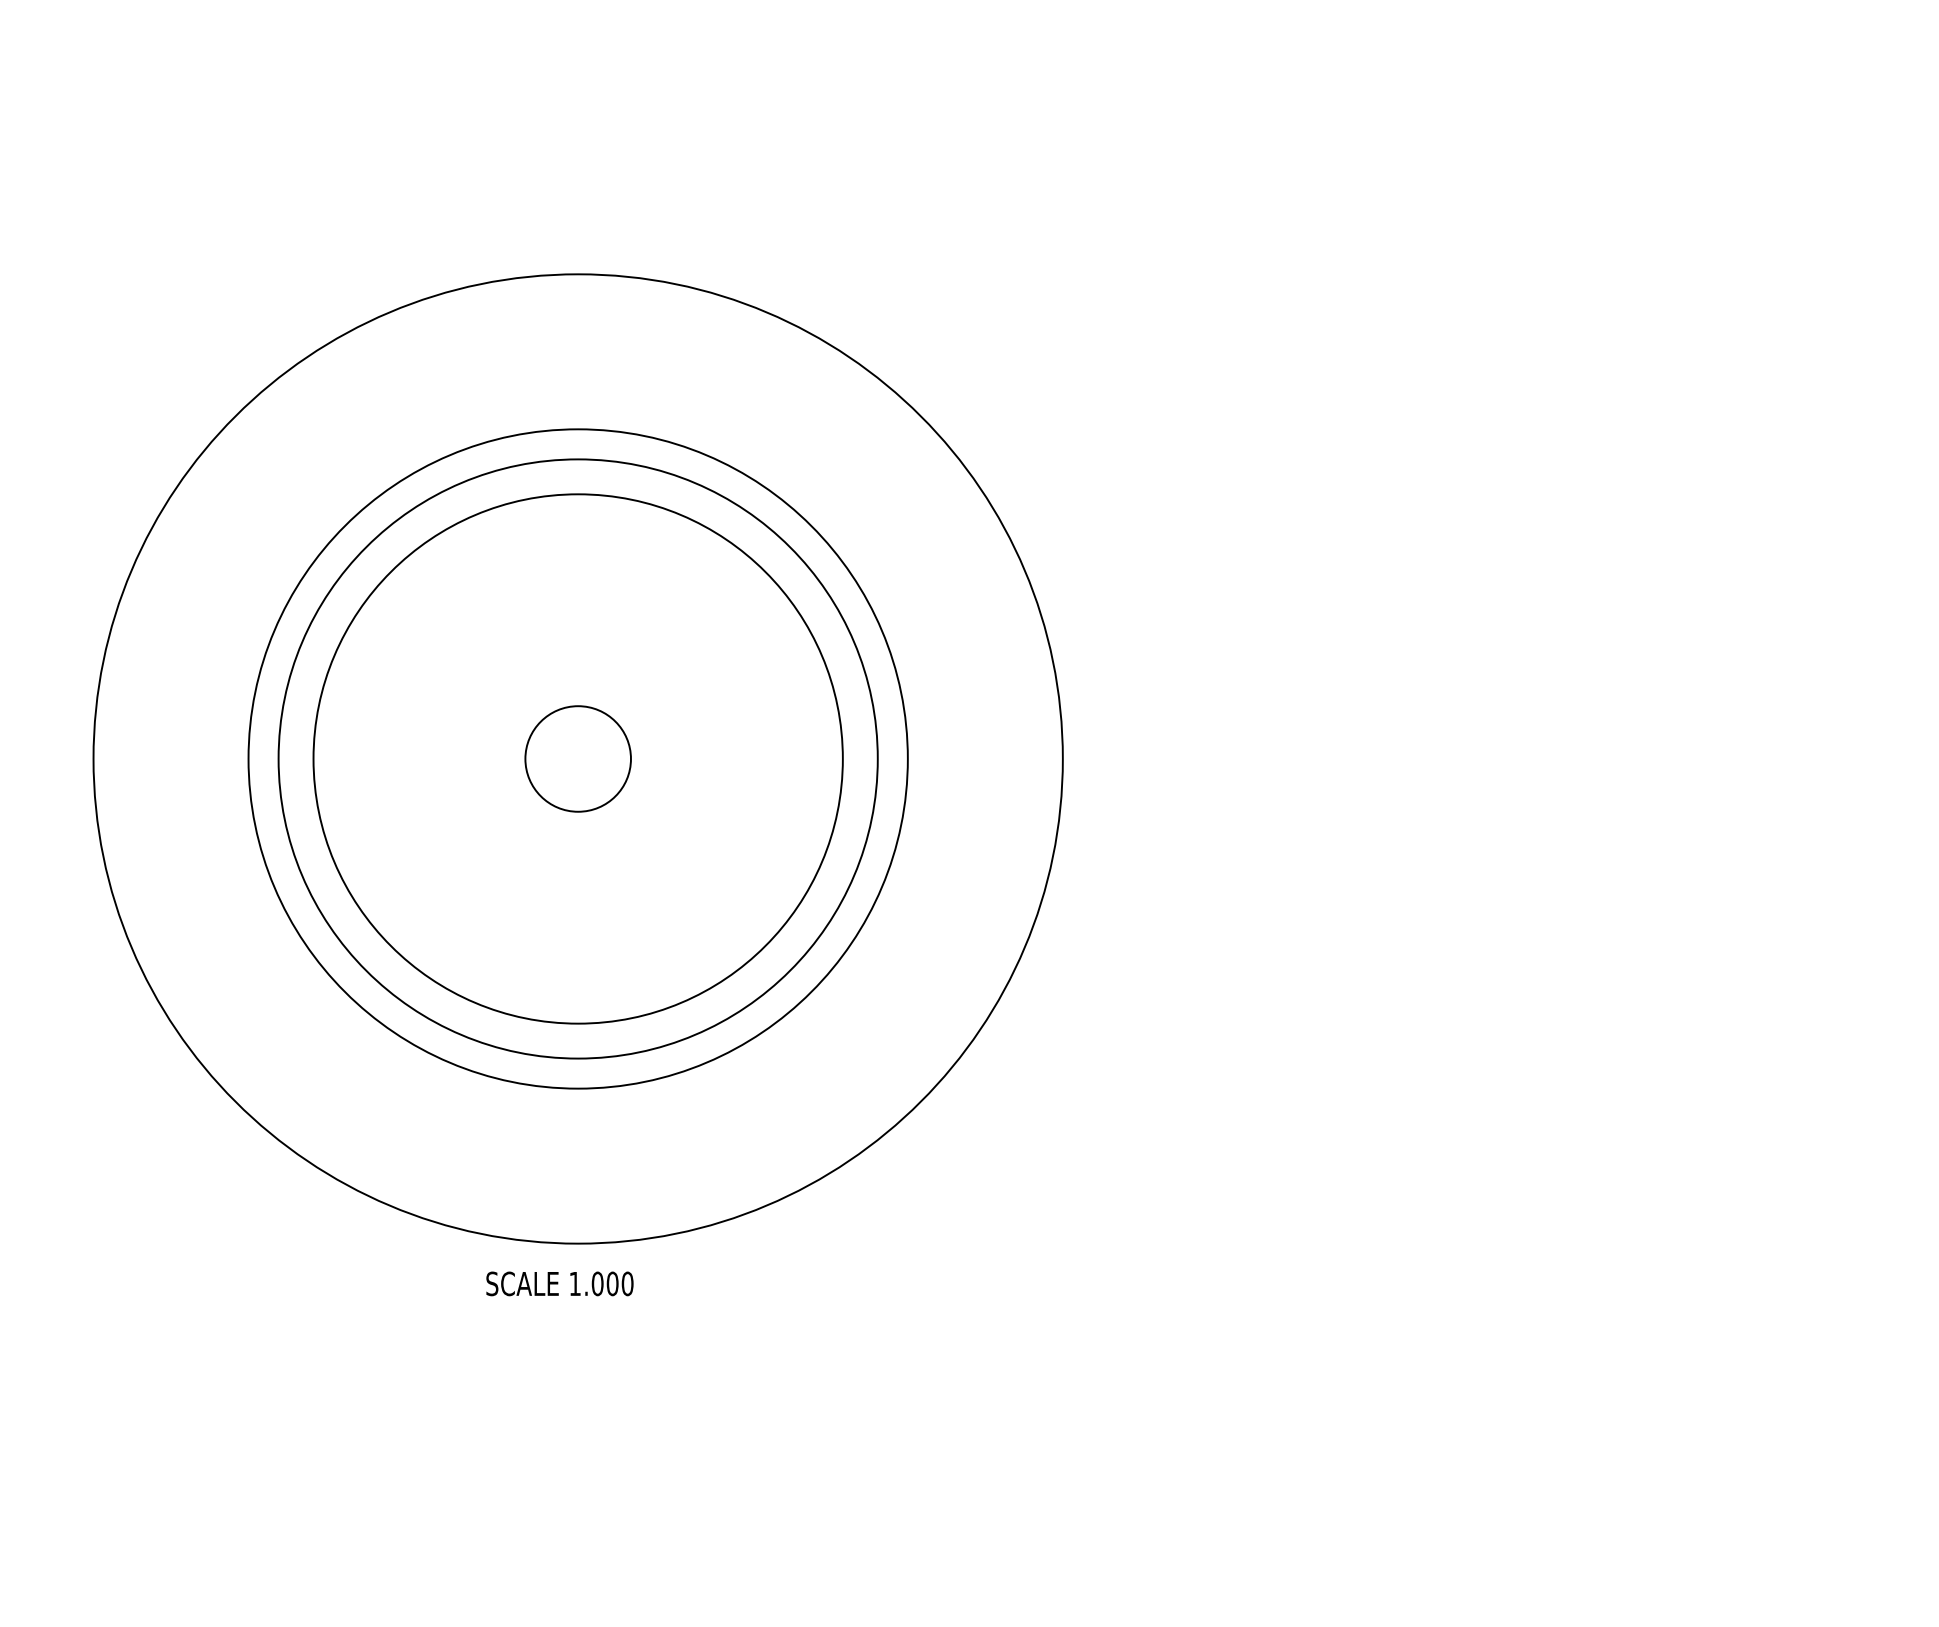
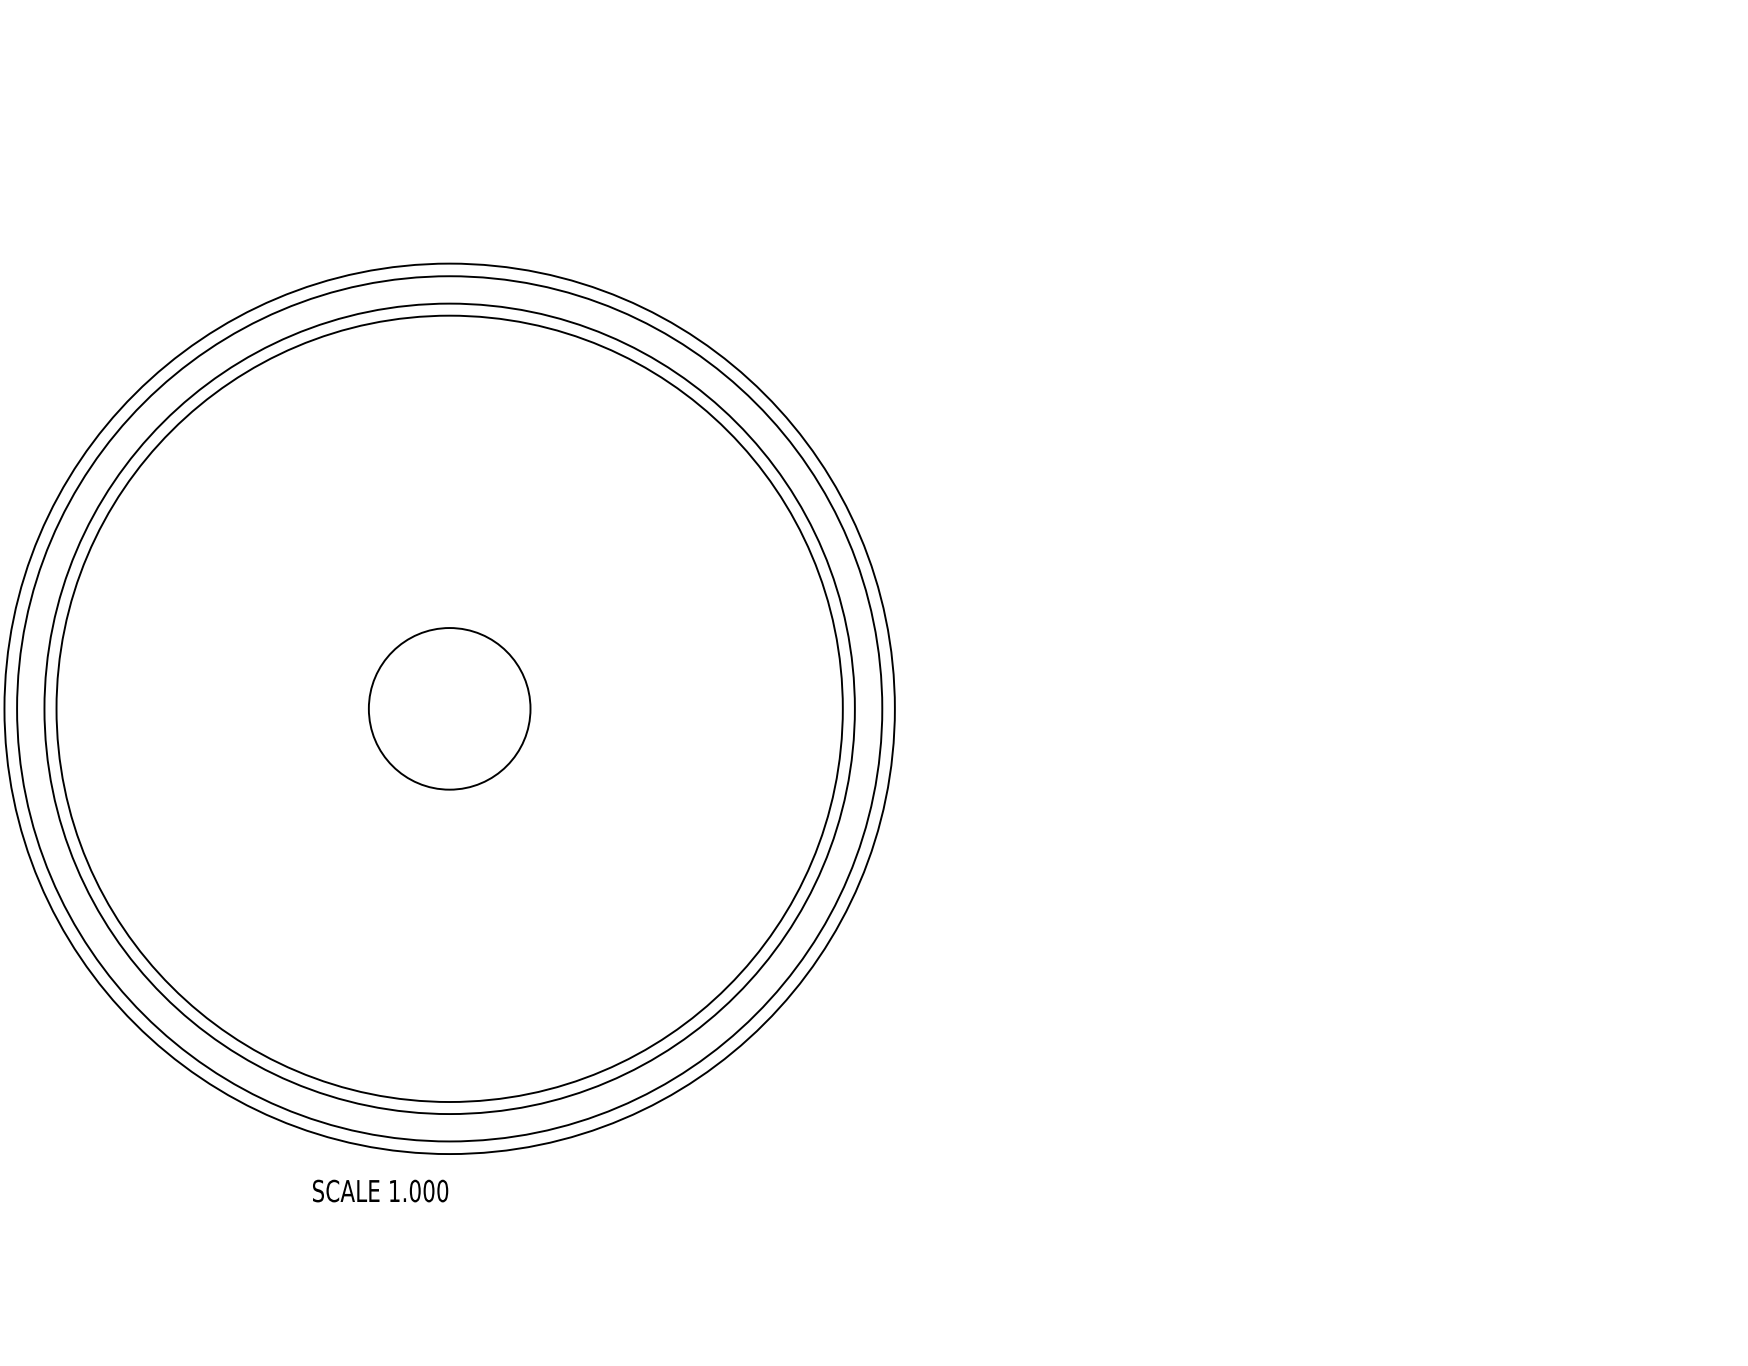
circle: (578, 758) -> (449, 708), size x1.43
circle: (578, 758) -> (449, 708), size x1.43
circle: (578, 758) -> (449, 708), size x1.67
circle: (578, 758) -> (449, 708), size x1.67
text: (559, 1283) -> (380, 1190), moved

